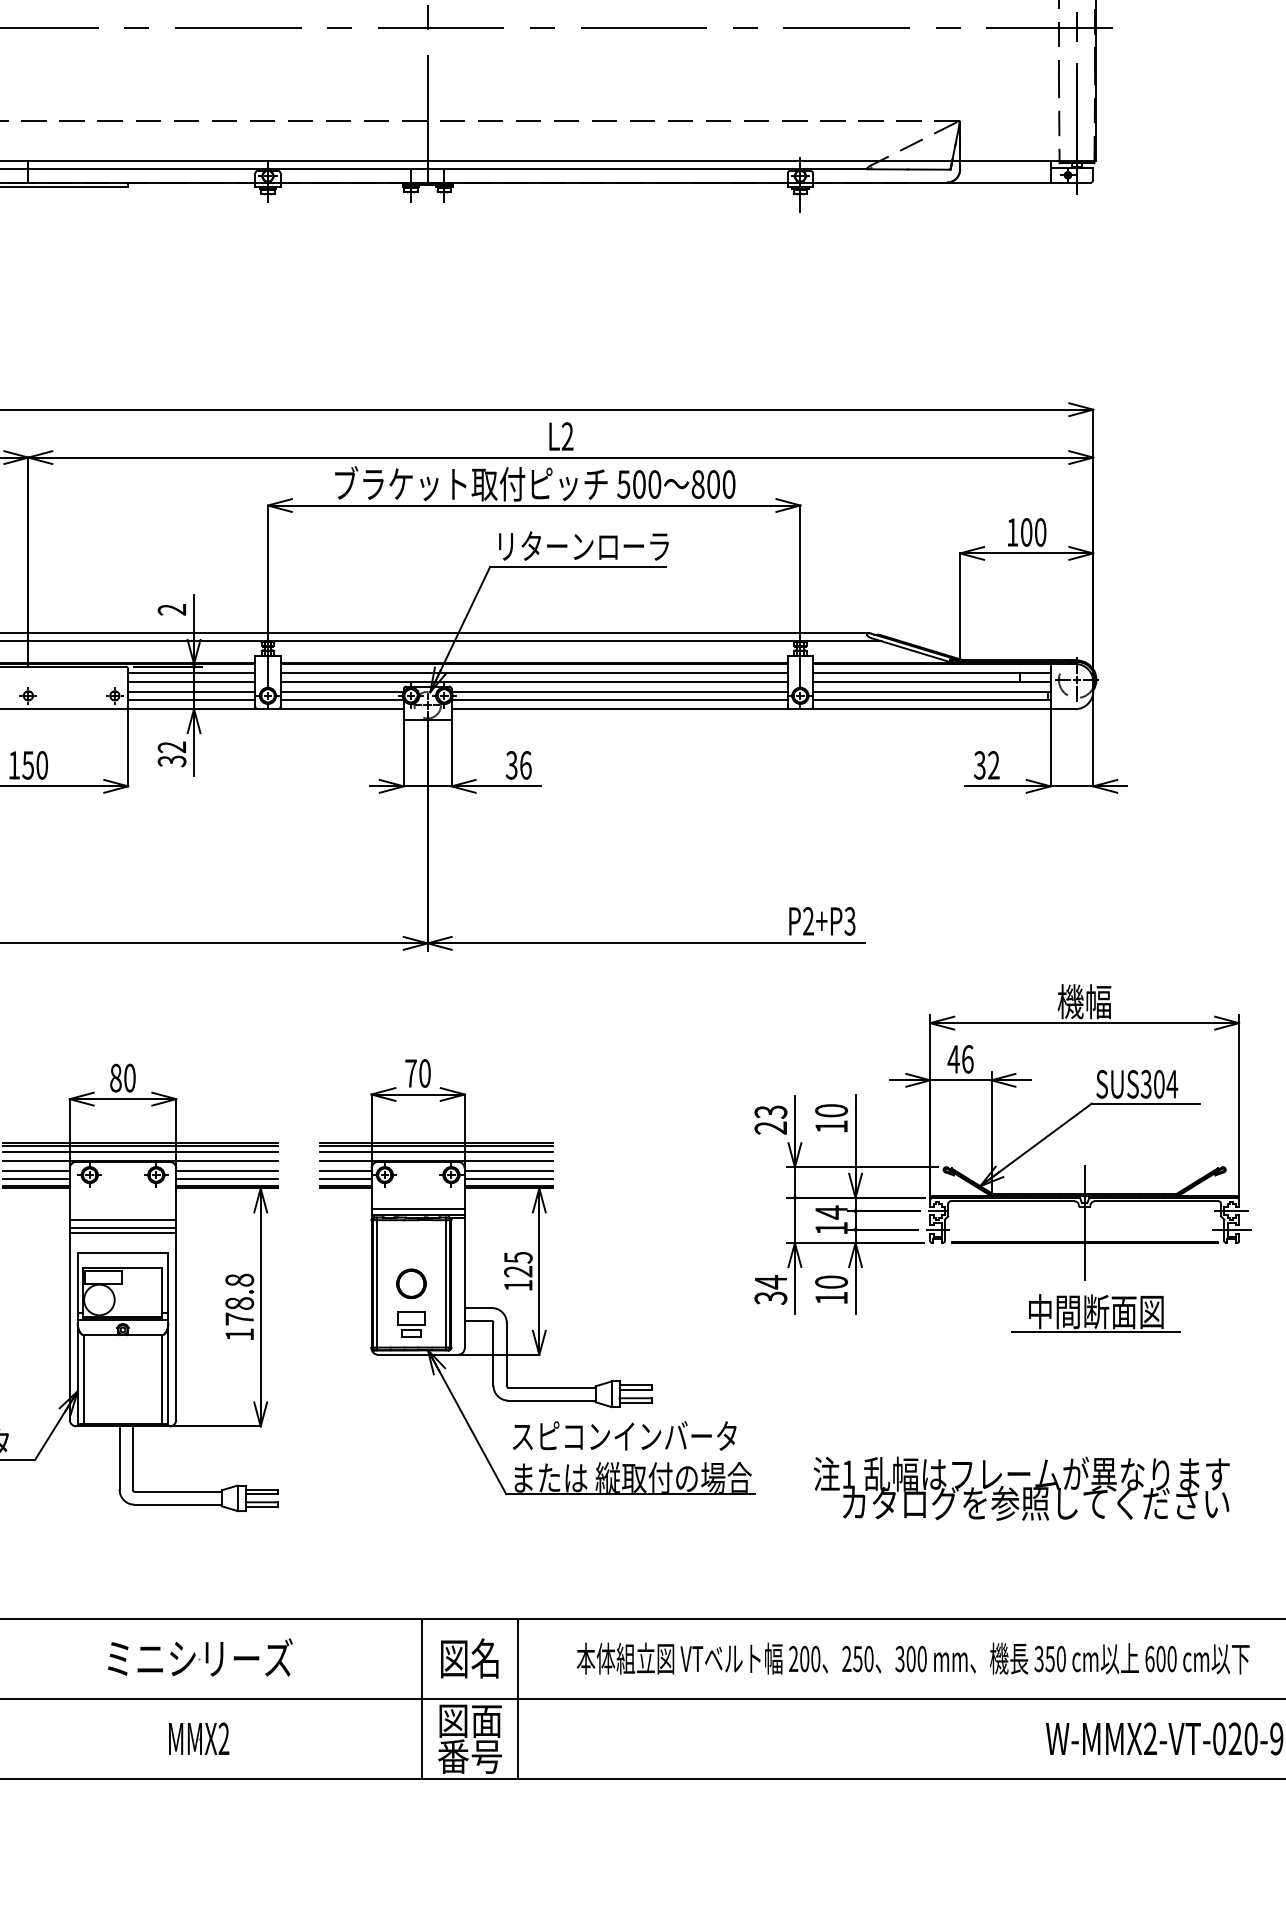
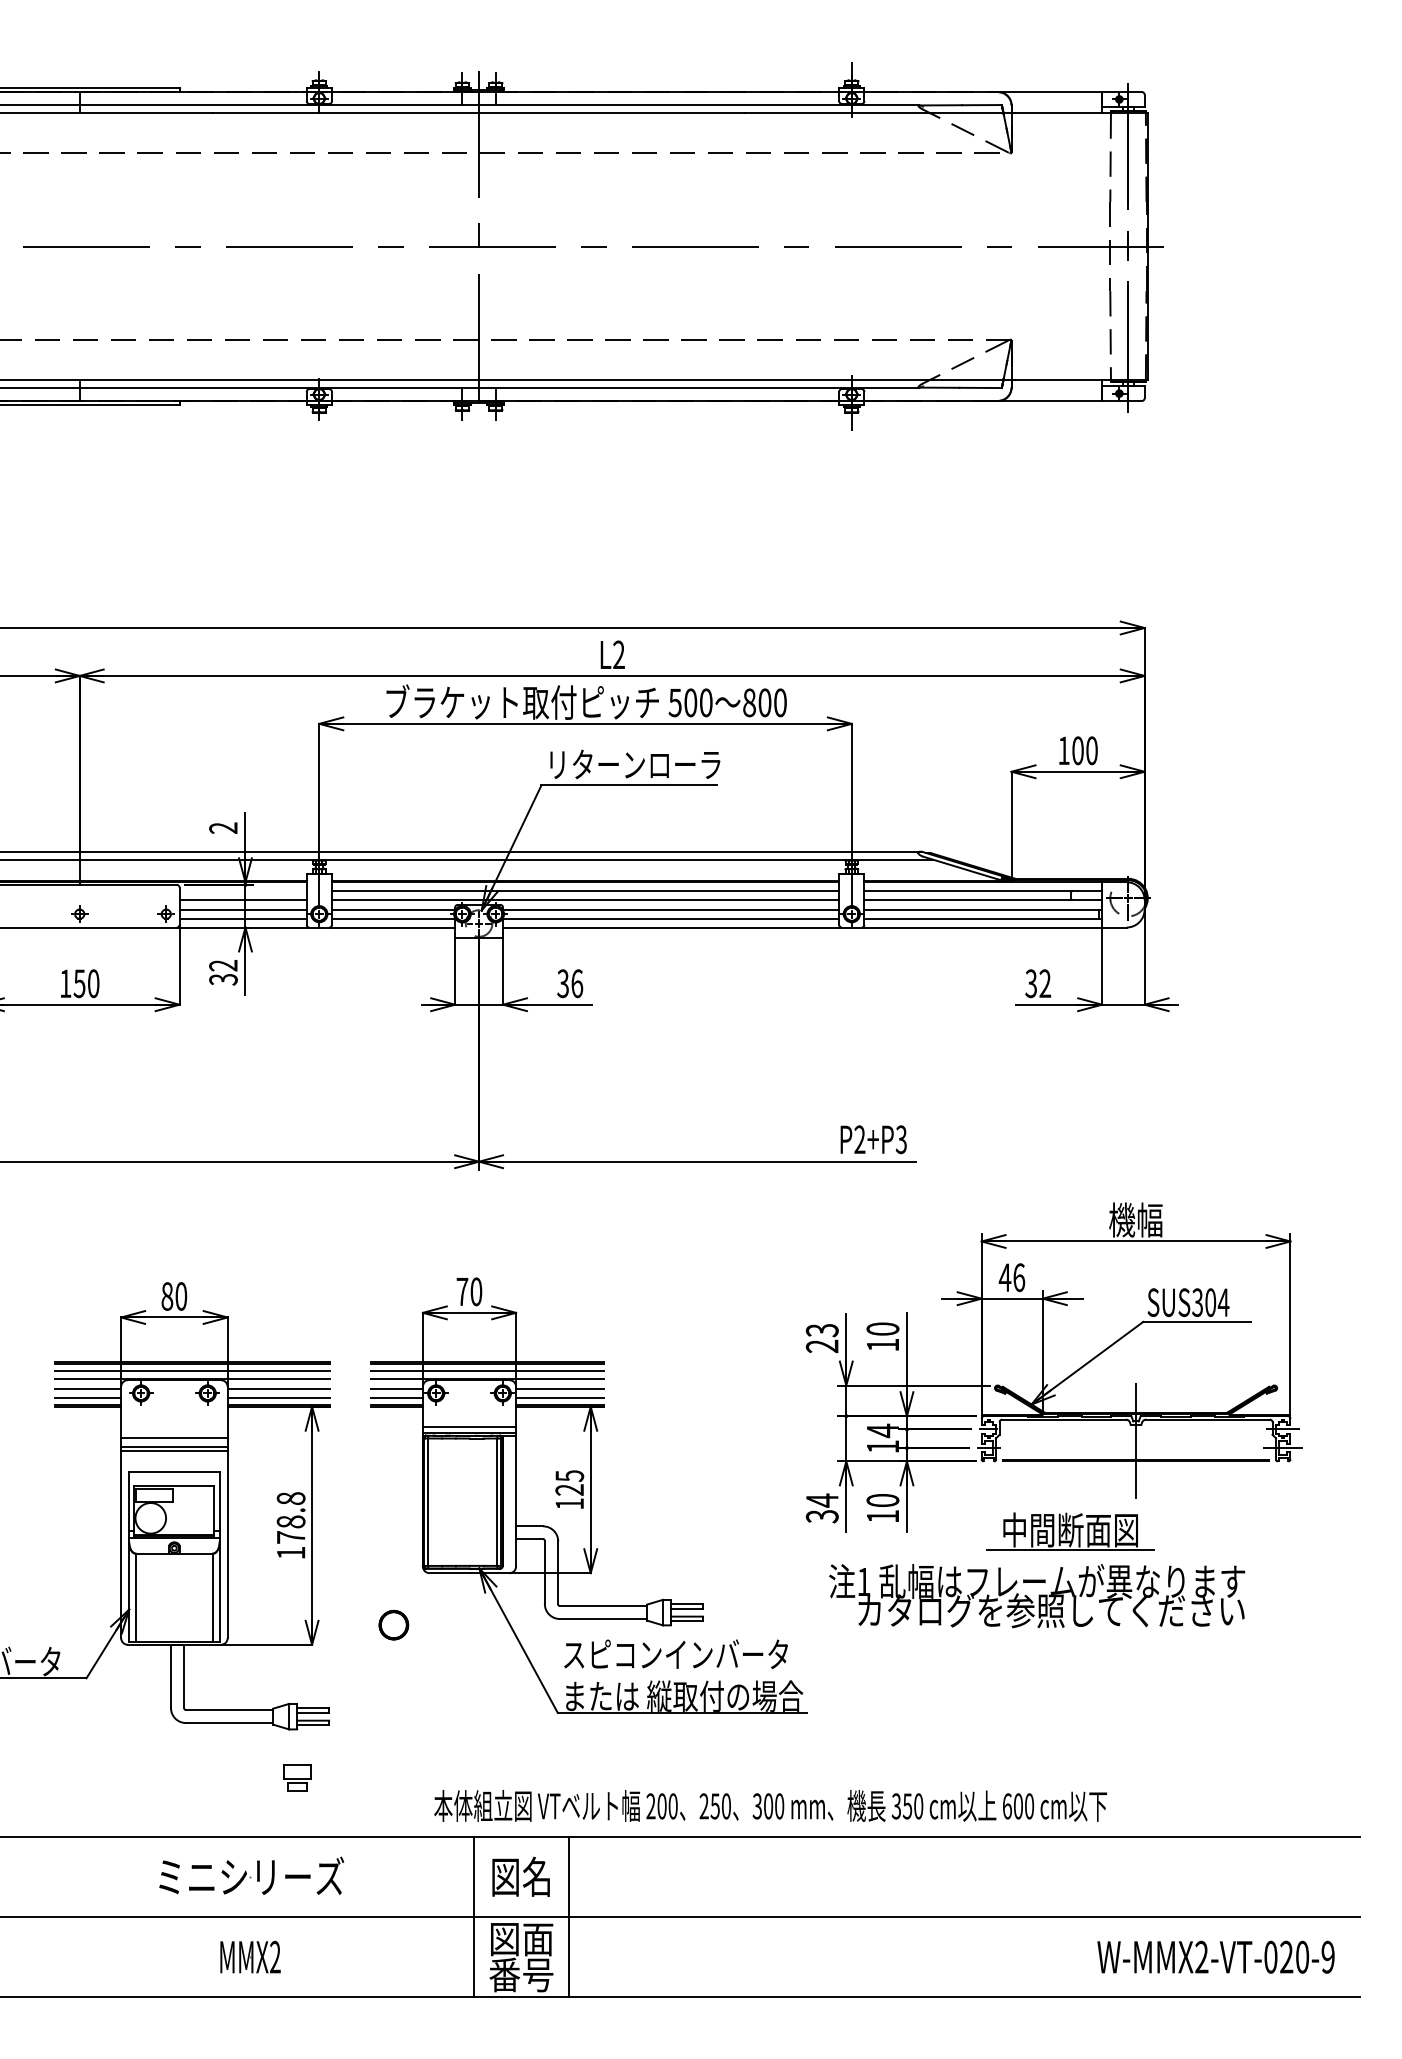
line: (191, 673) -> (242, 891), removed
part: (411, 1284) -> (393, 1625), moved
part: (1096, 1313) -> (1070, 1531), moved
part: (411, 1324) -> (297, 1777), moved
text: (1022, 1489) -> (1037, 1596), moved
text: (913, 1658) -> (770, 1805), moved

